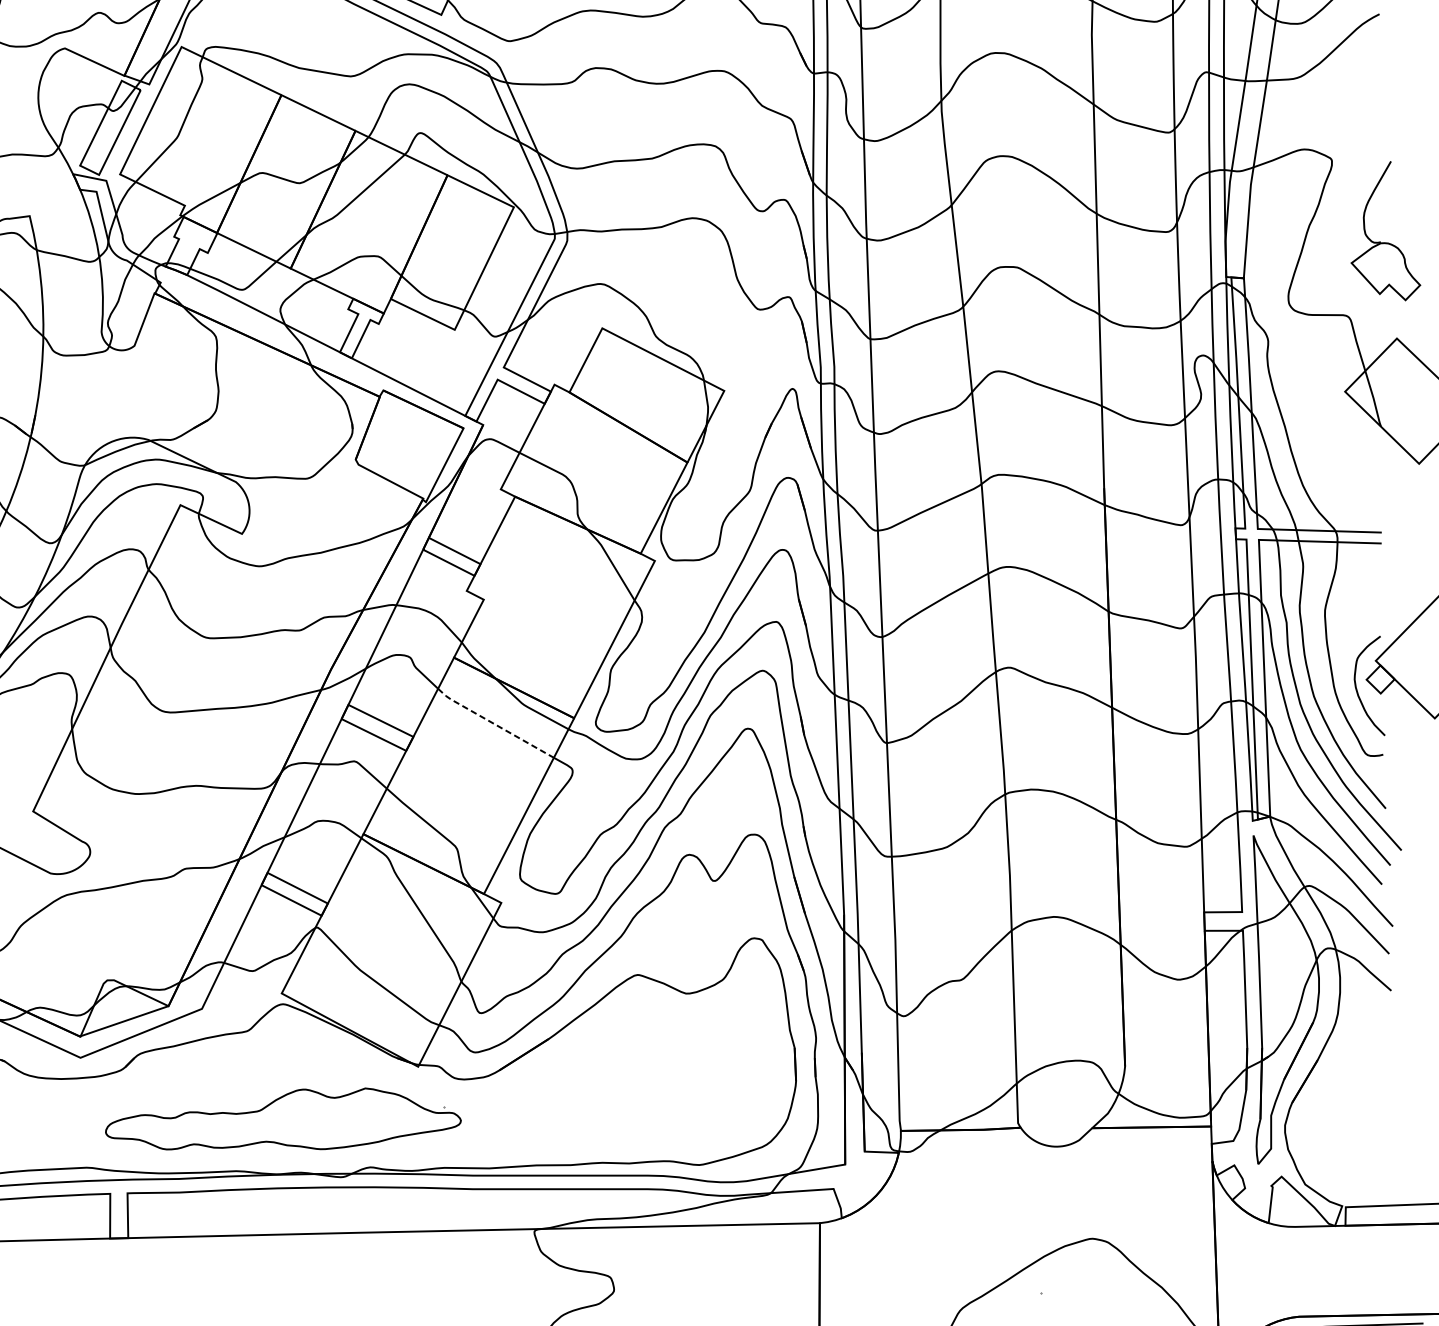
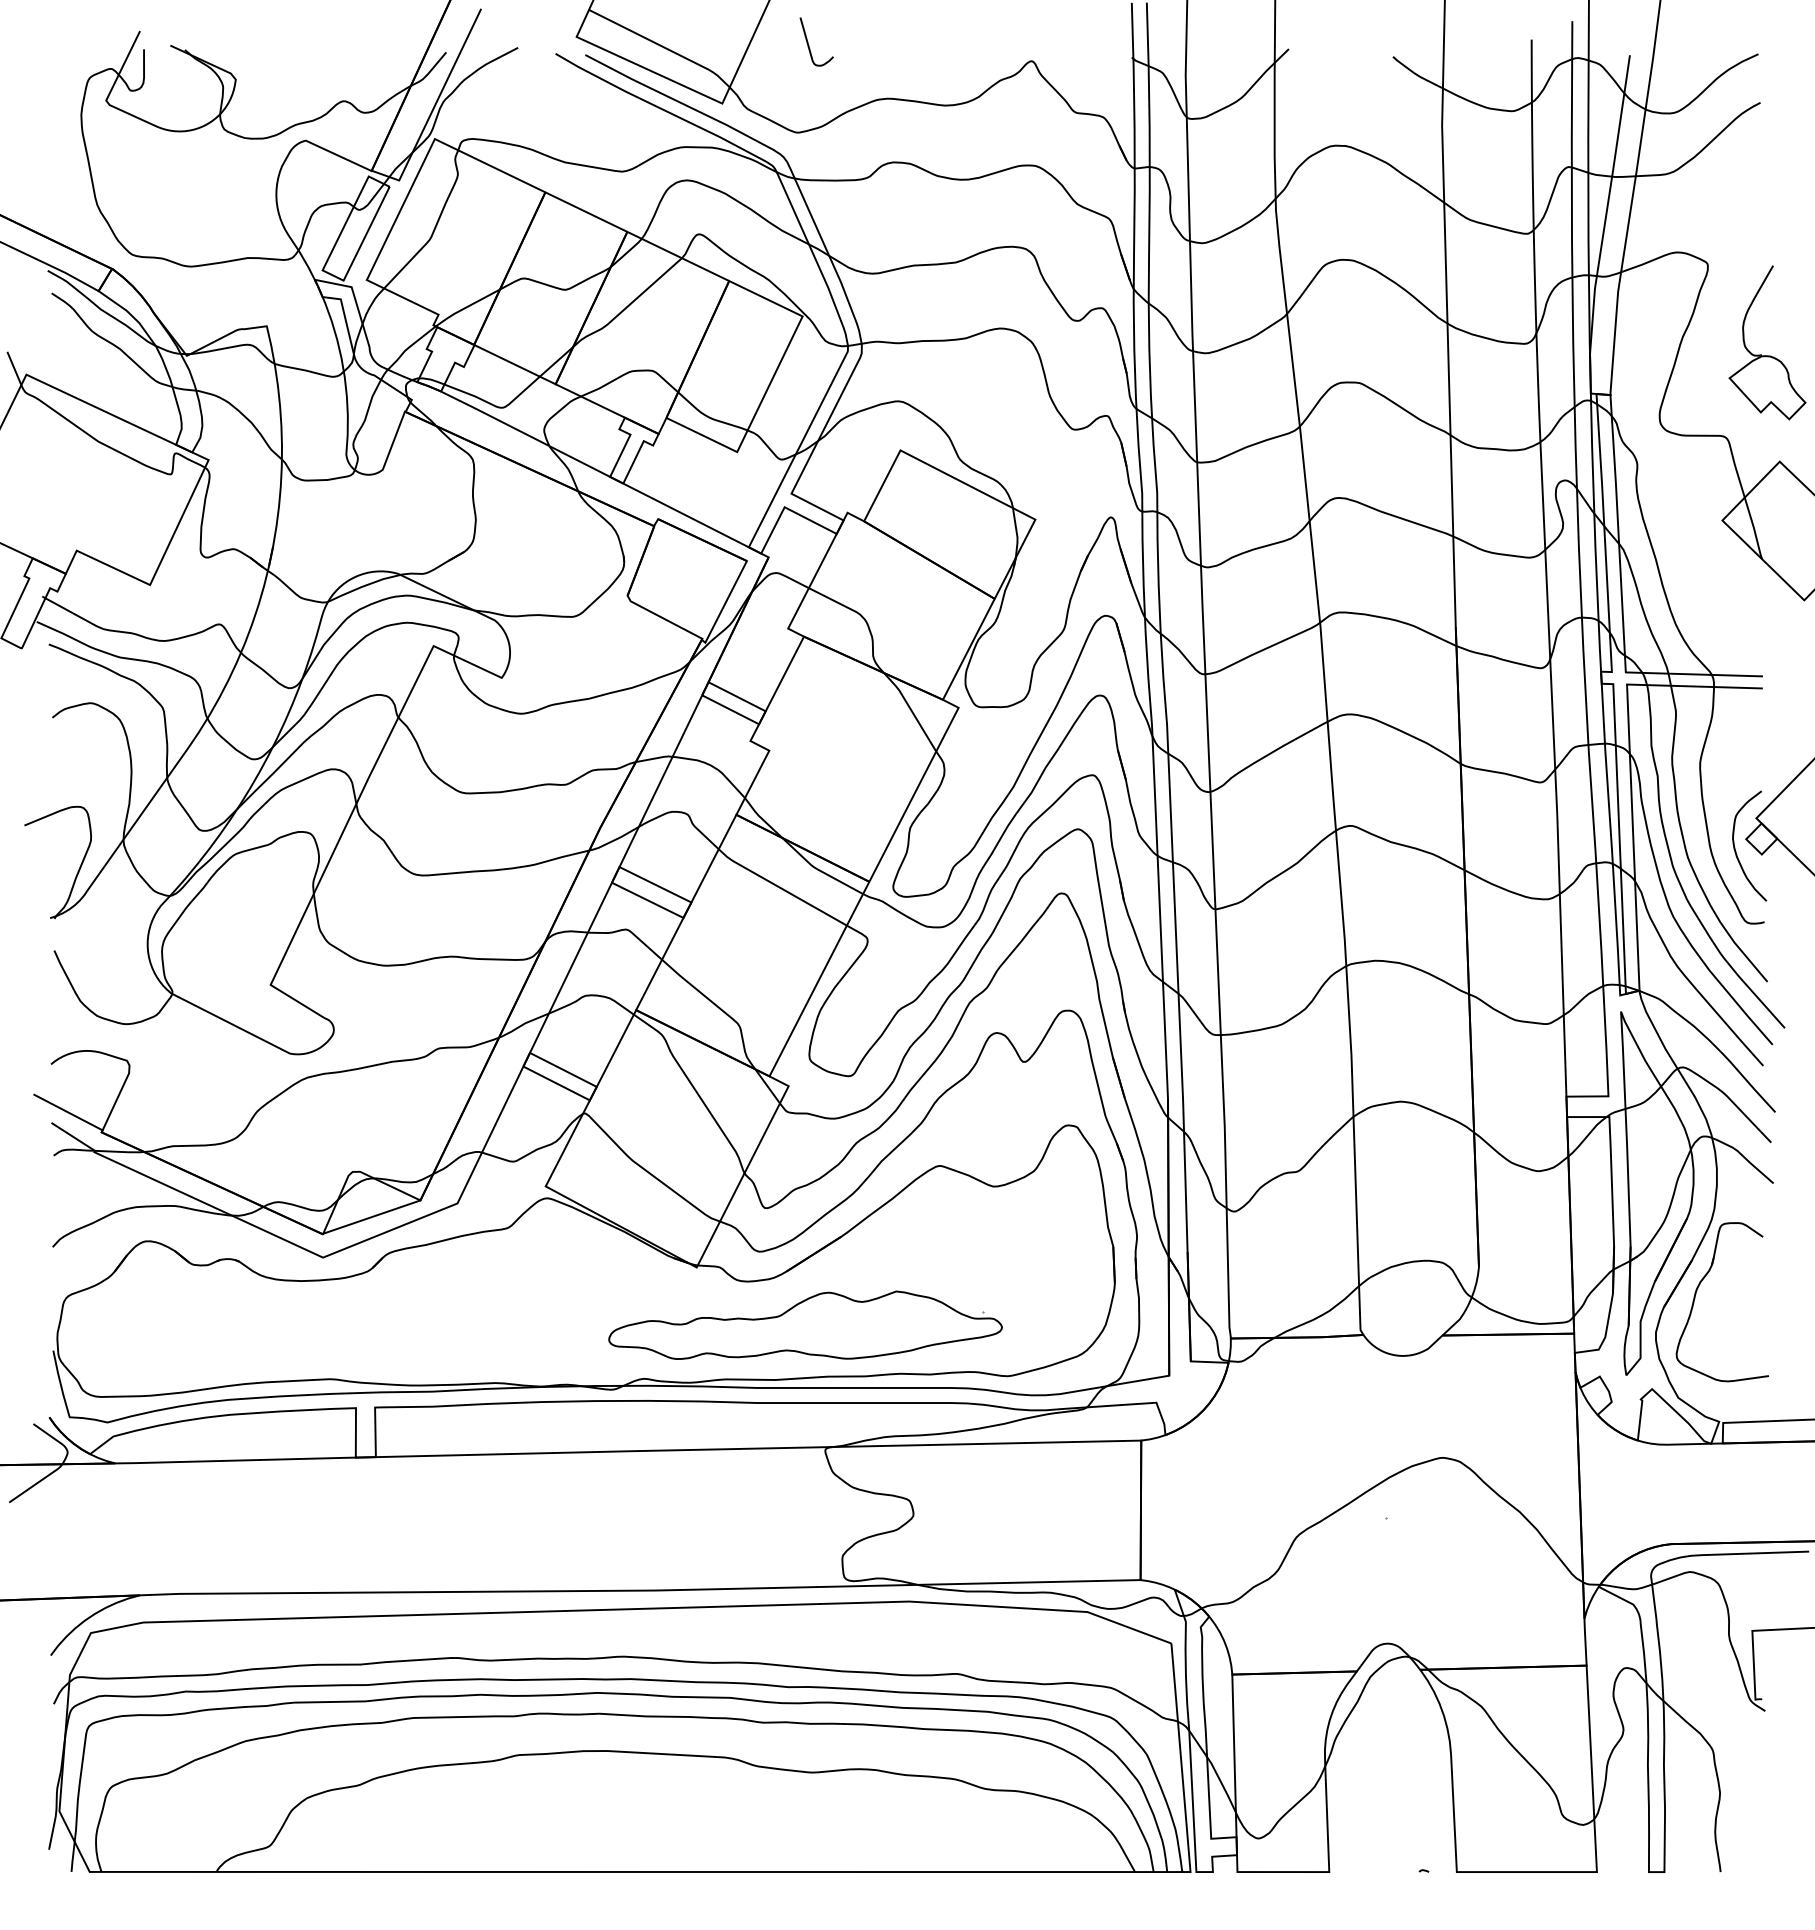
line: (494, 724) -> (781, 888), dashed -> solid
part: (1321, 1091) -> (1696, 1294), added
part: (283, 1118) -> (805, 1324), moved

